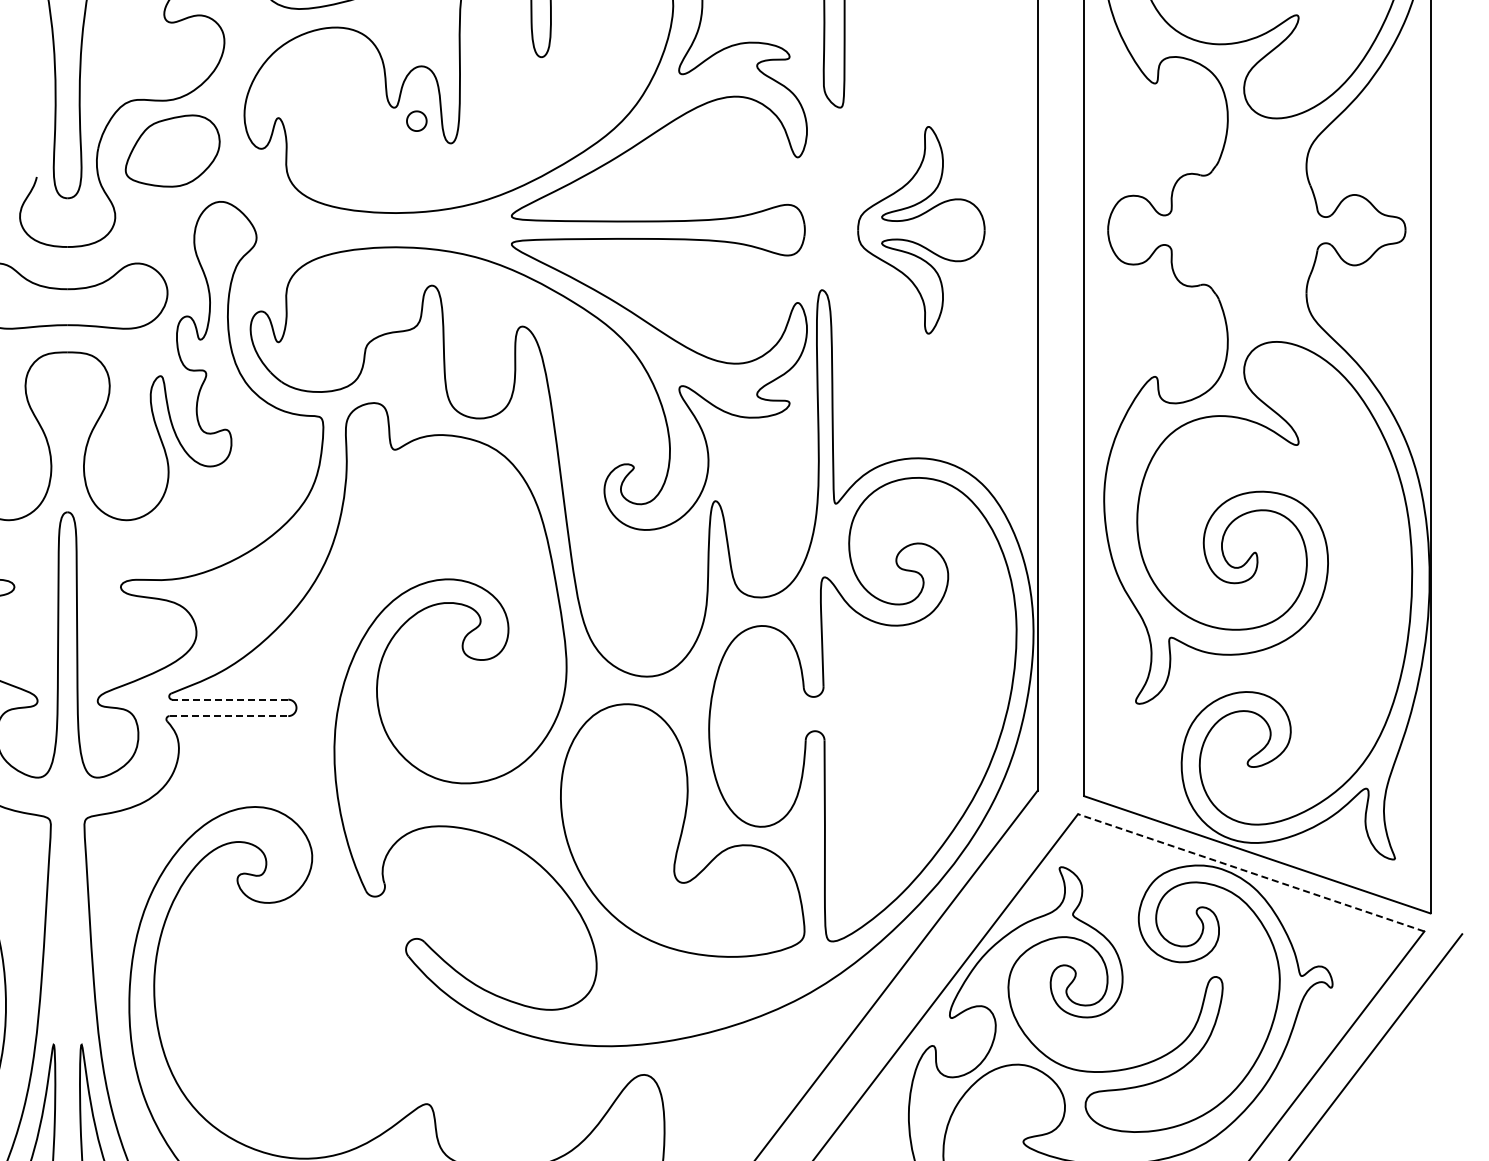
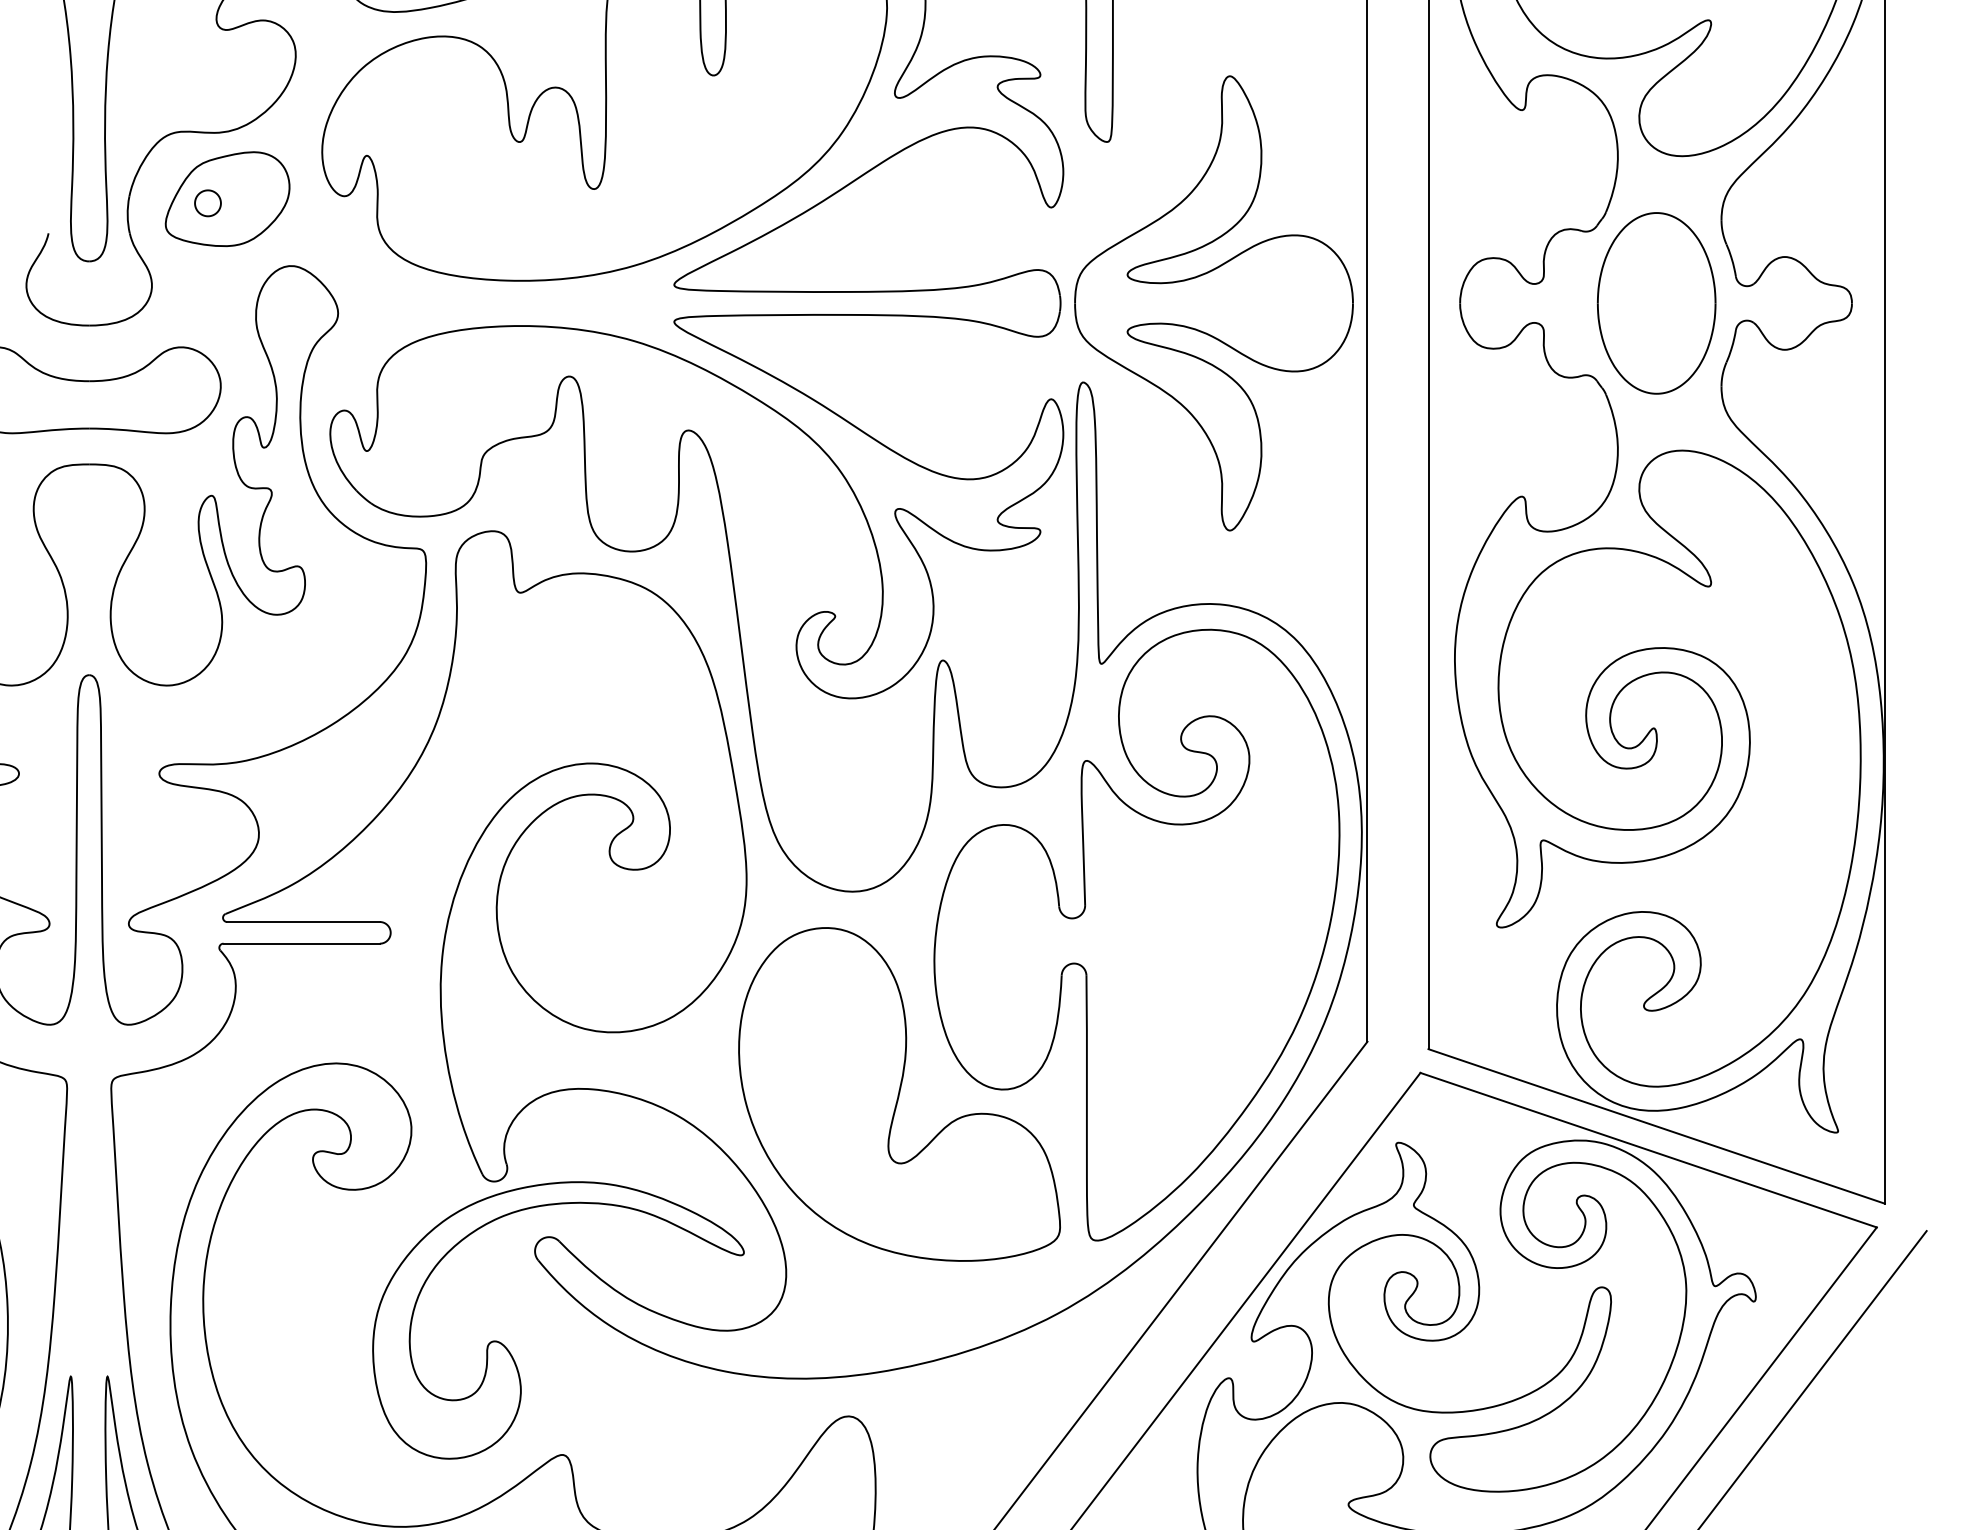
part: (416, 120) -> (207, 202), moved
part: (1256, 229) -> (1655, 302), added
part: (921, 230) -> (1214, 303), size x1.67
line: (230, 699) -> (303, 921), dashed -> solid
line: (229, 716) -> (302, 944), dashed -> solid
line: (1251, 872) -> (1649, 1149), dashed -> solid
part: (386, 1024) -> (509, 1350), added

